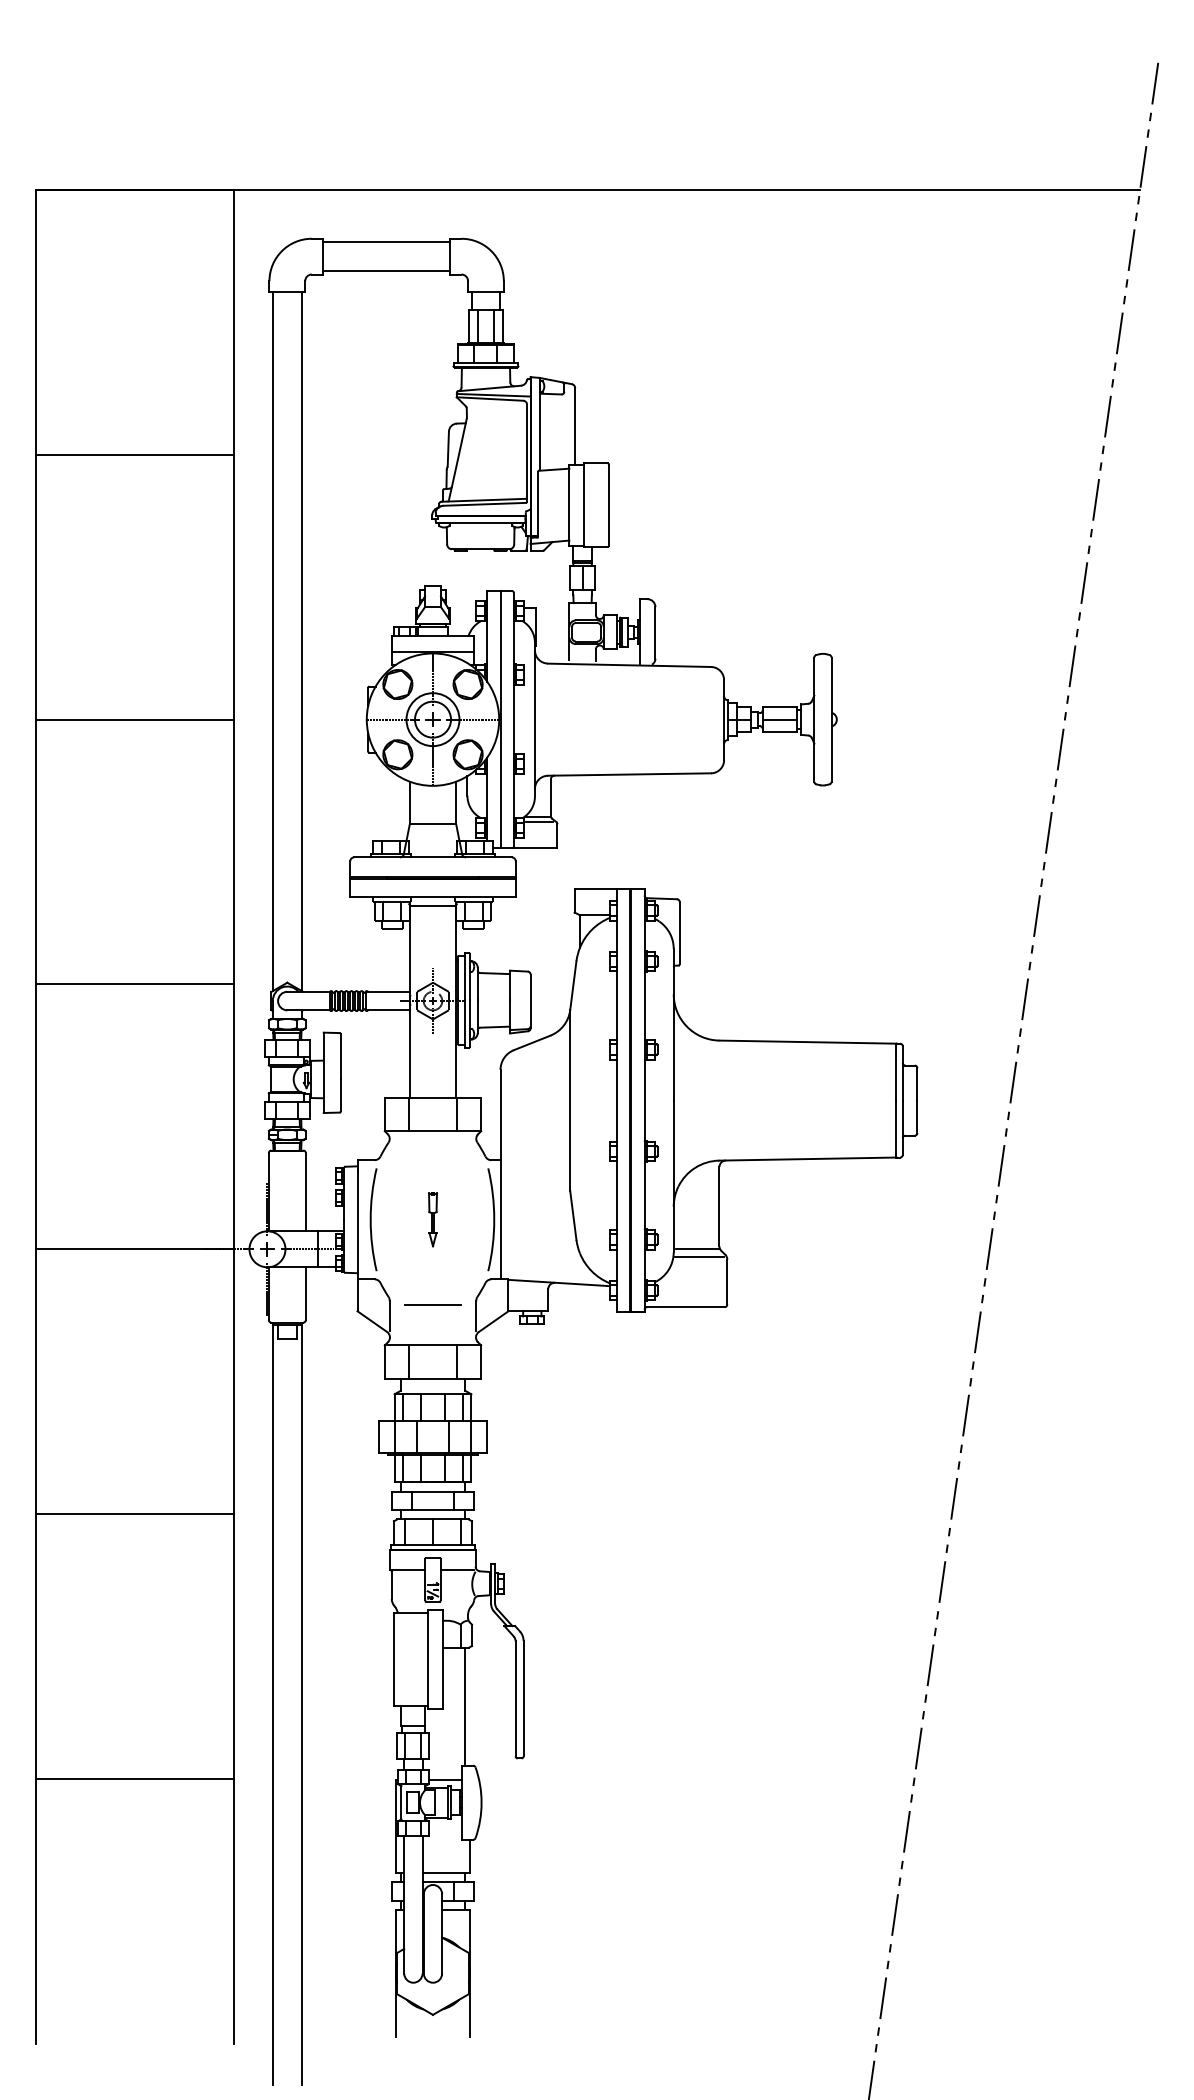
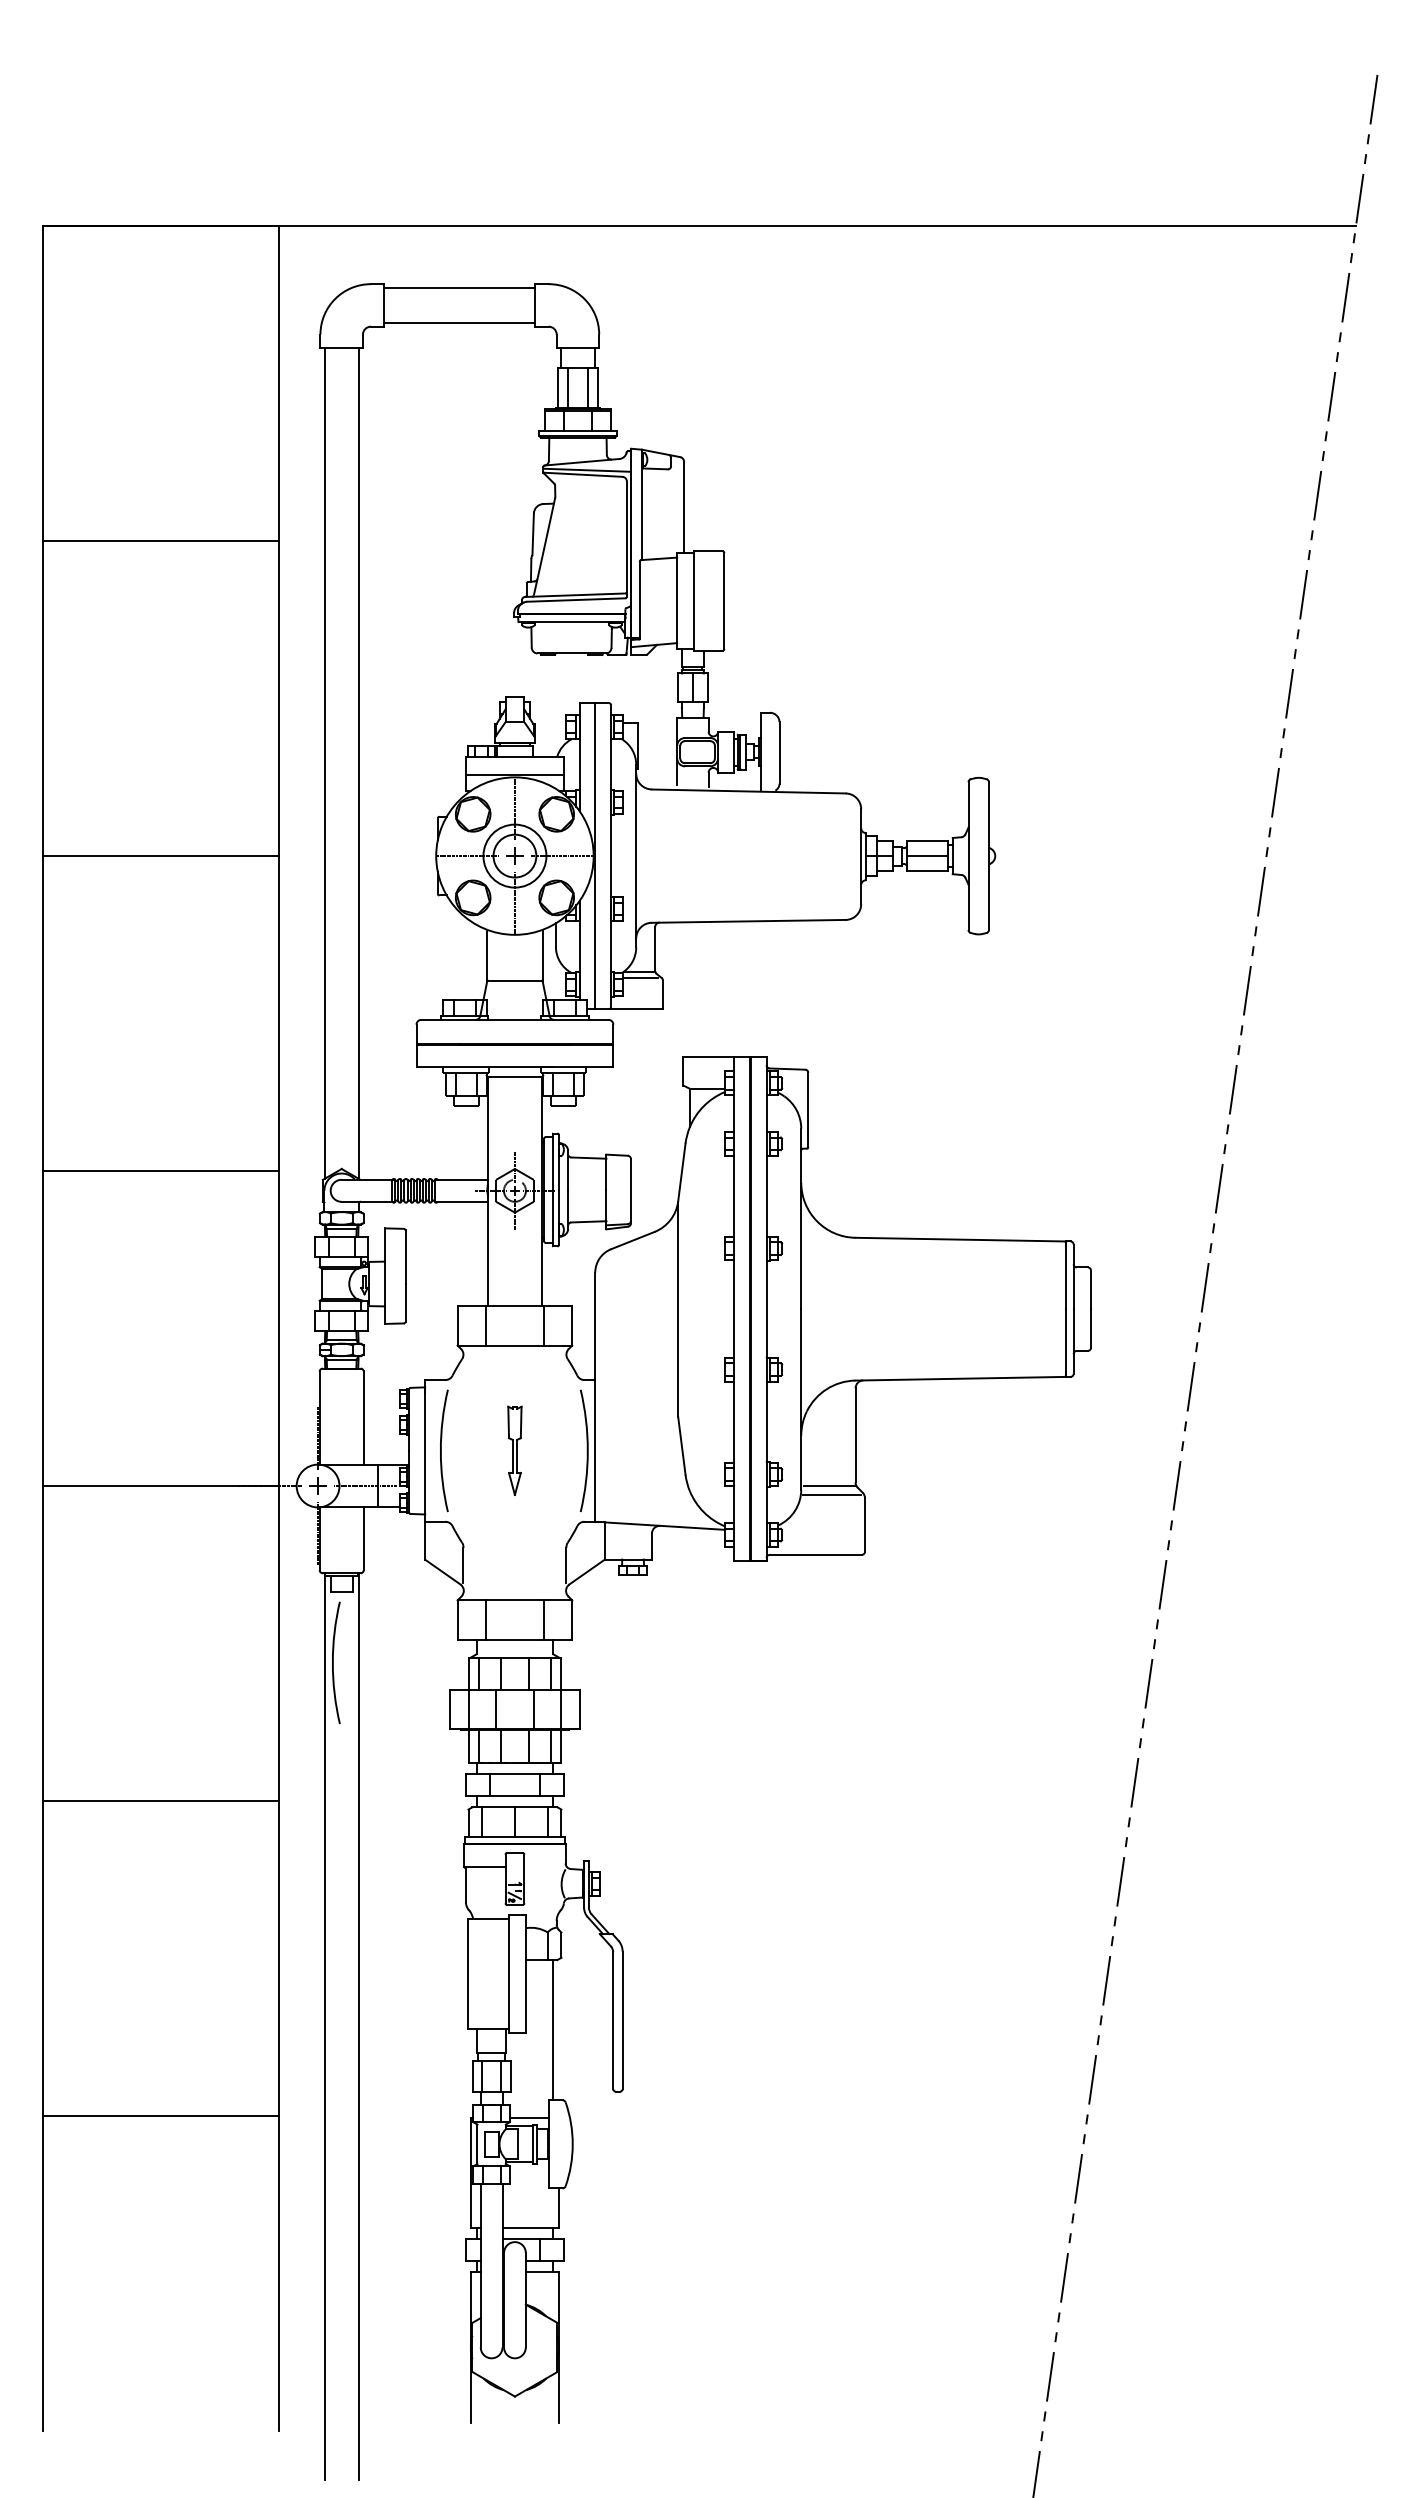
part: (432, 1219) -> (514, 1450), size x1.4
line: (432, 1304) -> (514, 1551), removed
arc: (280, 1397) -> (333, 1662), added
line: (457, 1570) -> (544, 1867), removed

